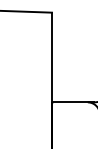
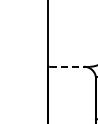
line: (74, 102) -> (70, 66), solid -> dashed

